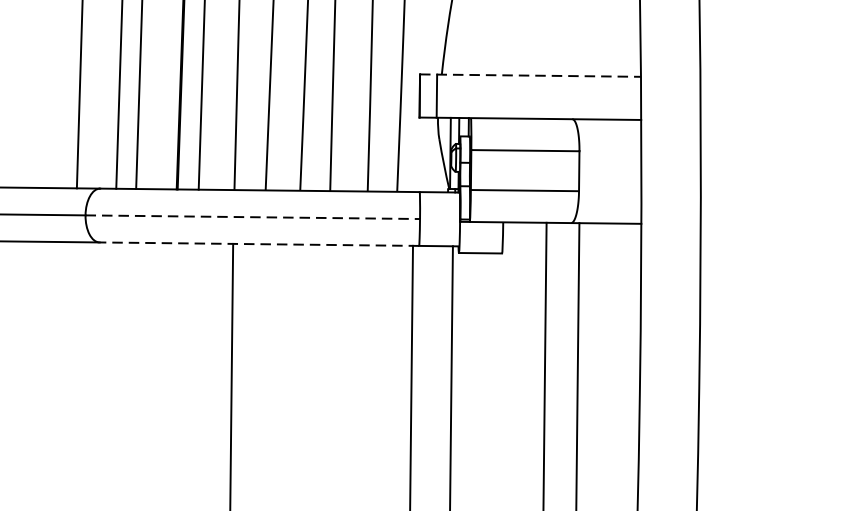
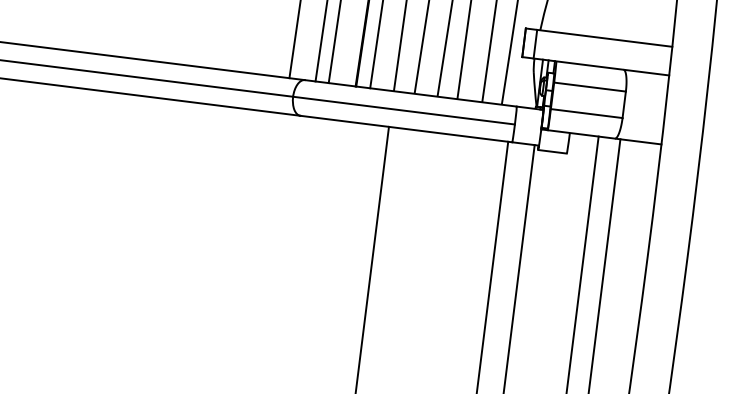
line: (531, 75) -> (599, 37), dashed -> solid
line: (253, 216) -> (404, 110), dashed -> solid
line: (259, 244) -> (406, 129), dashed -> solid

